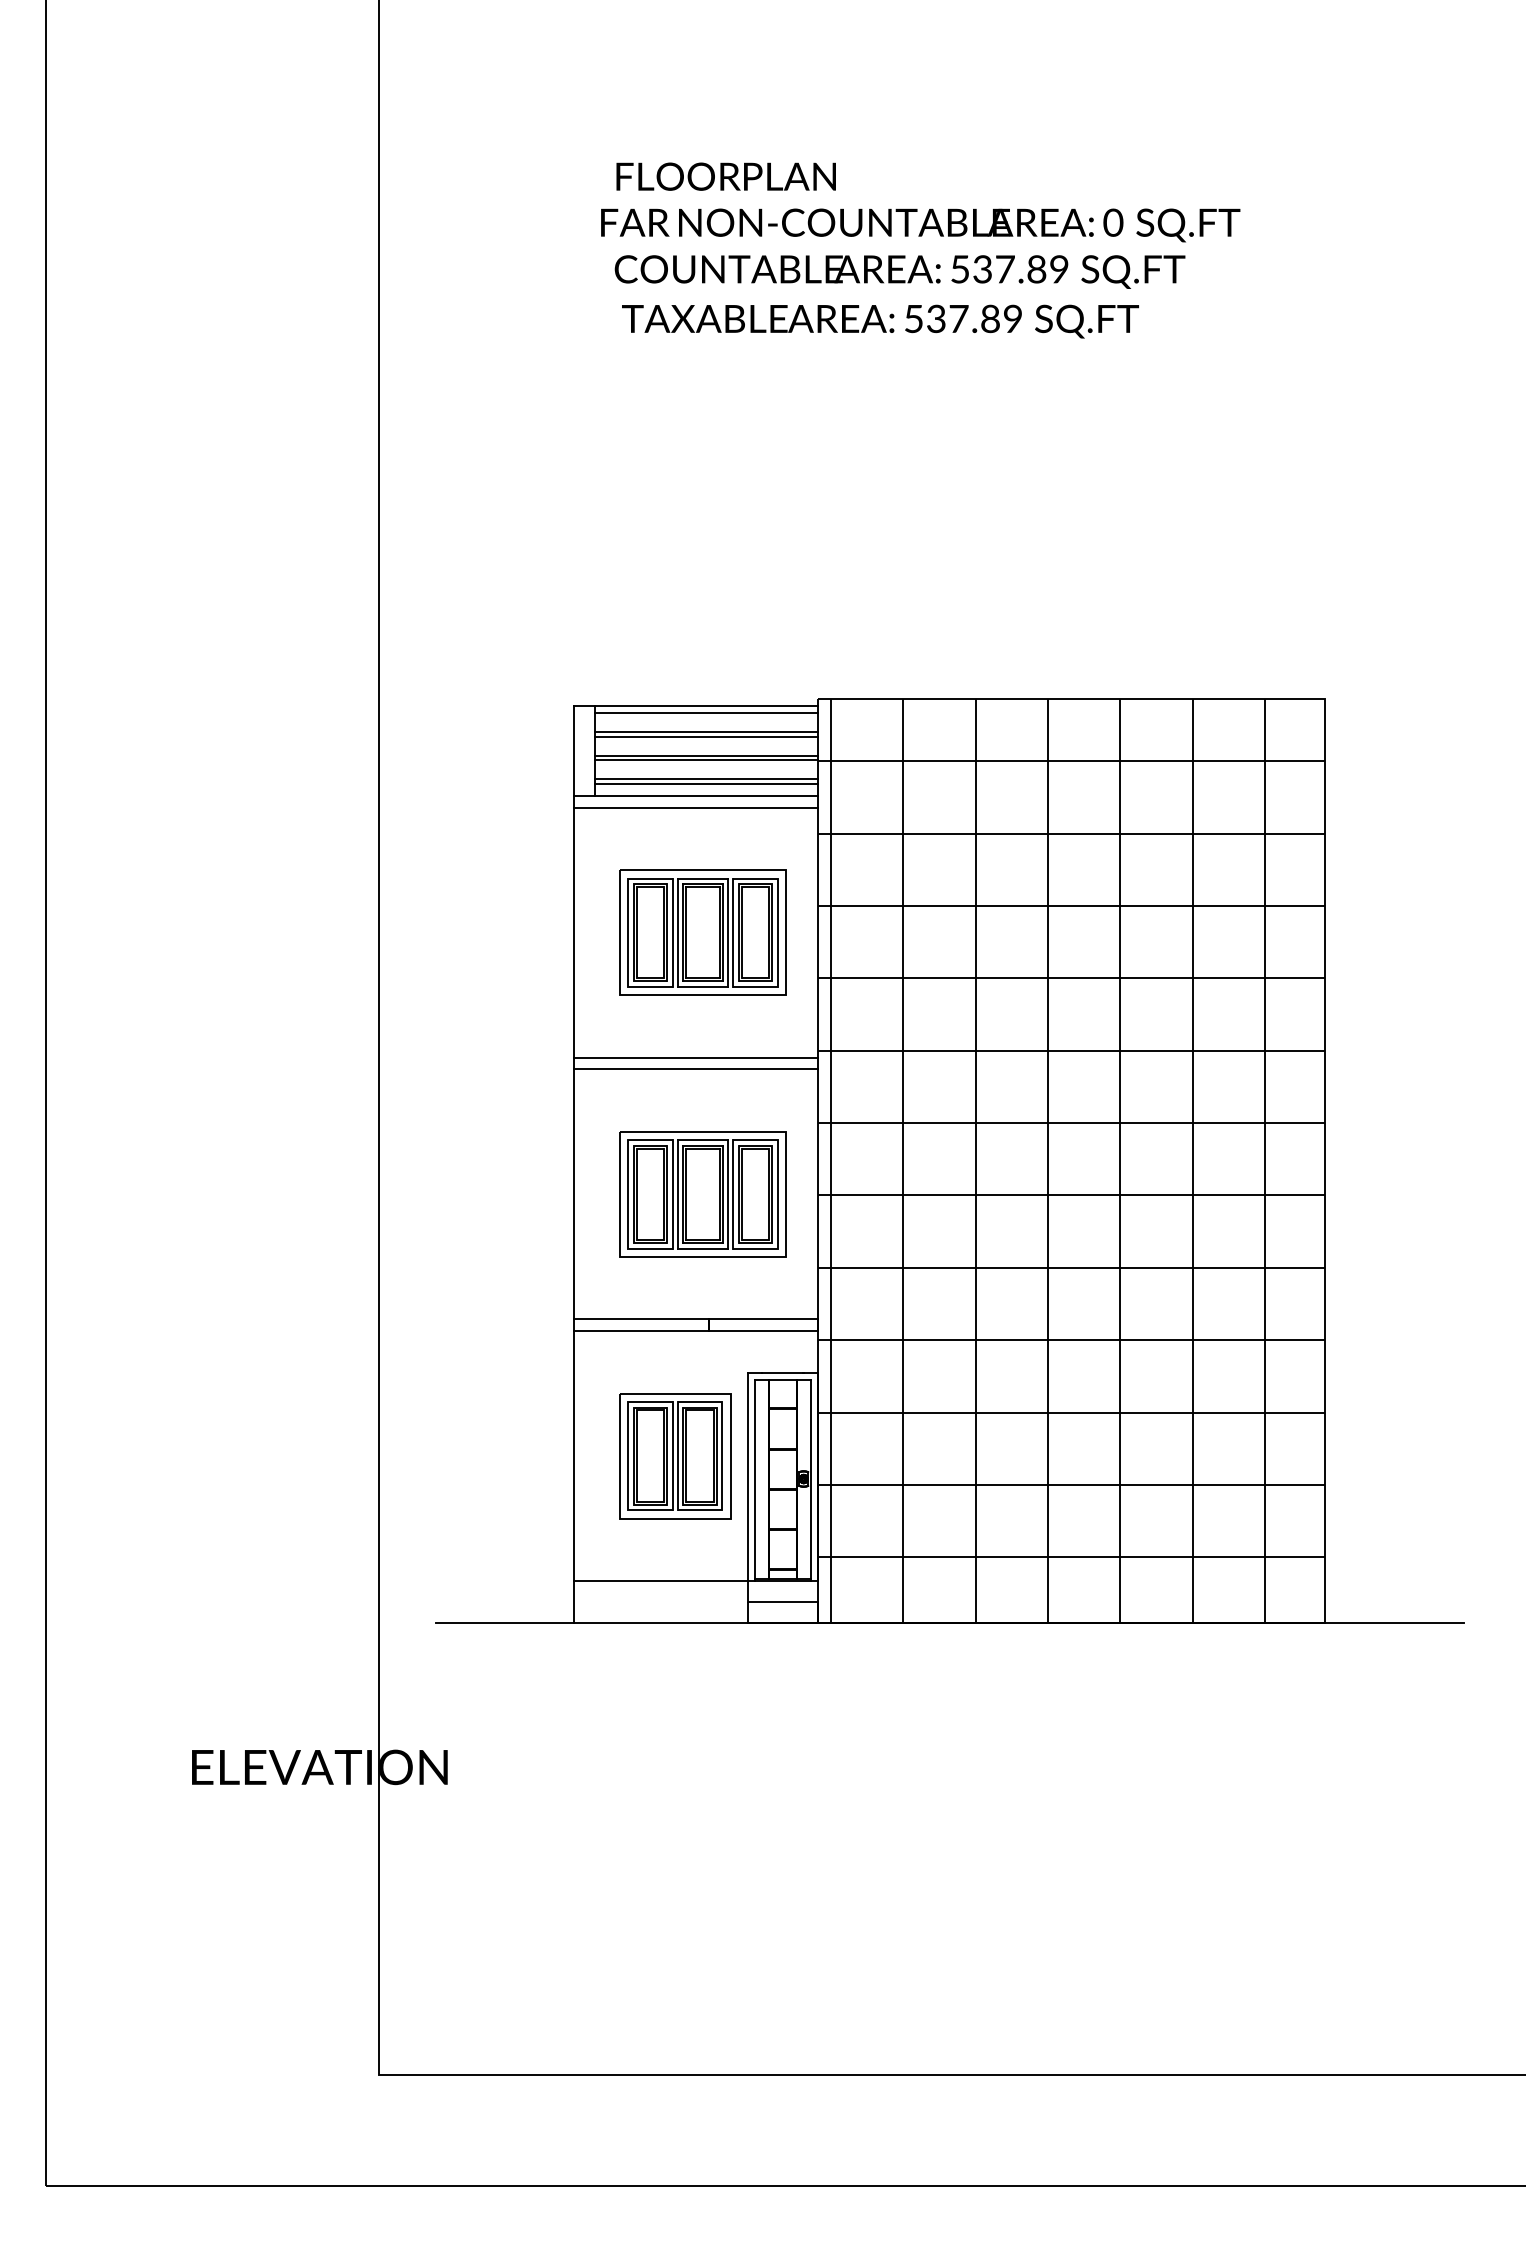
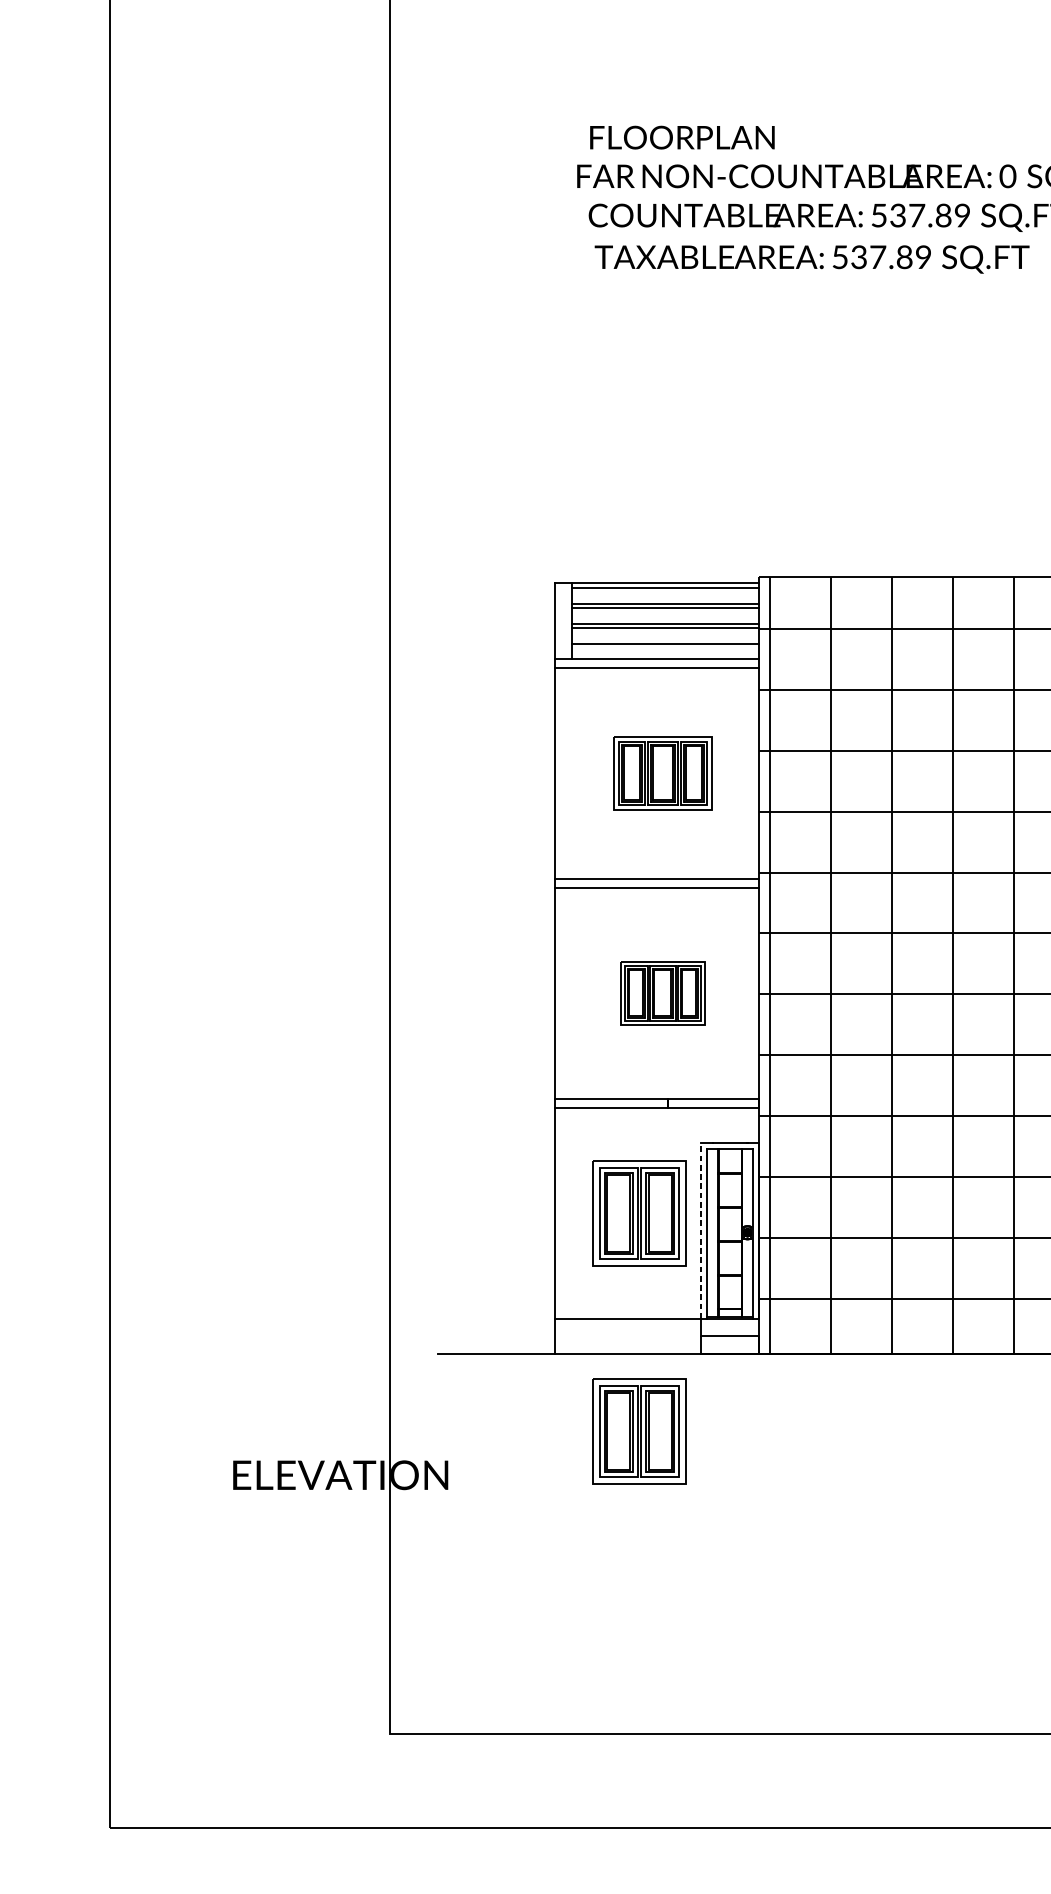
line: (706, 783) -> (665, 647), removed
part: (702, 932) -> (662, 773), size x0.7
part: (702, 1194) -> (662, 993), size x0.6
line: (748, 1476) -> (701, 1230), solid -> dashed
part: (675, 1715) -> (639, 1431), added

